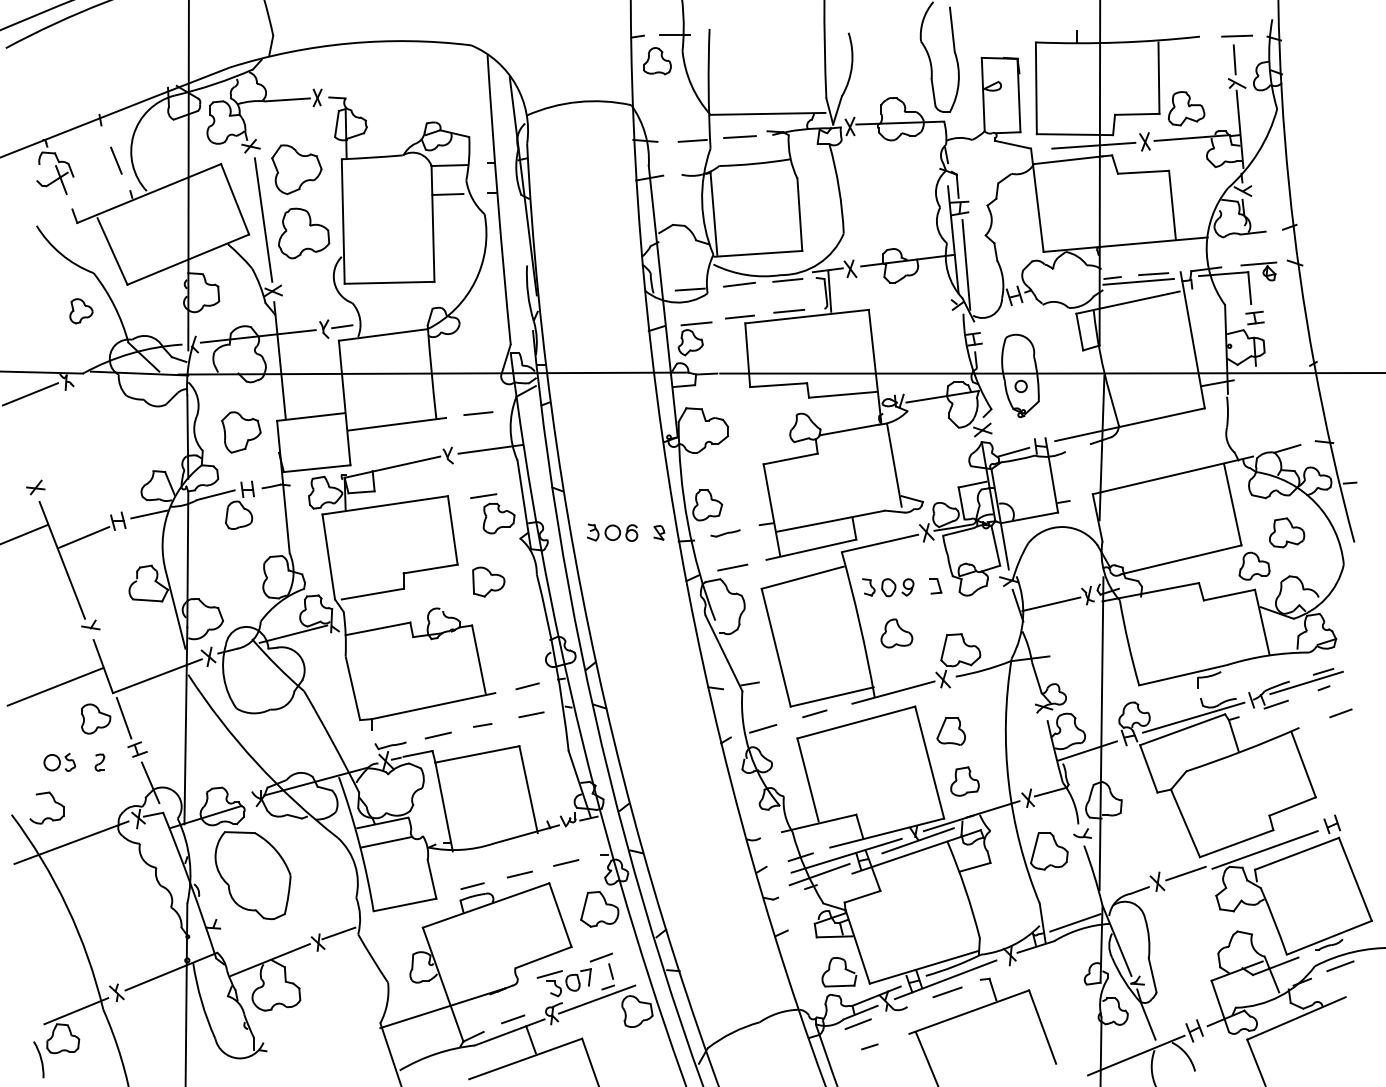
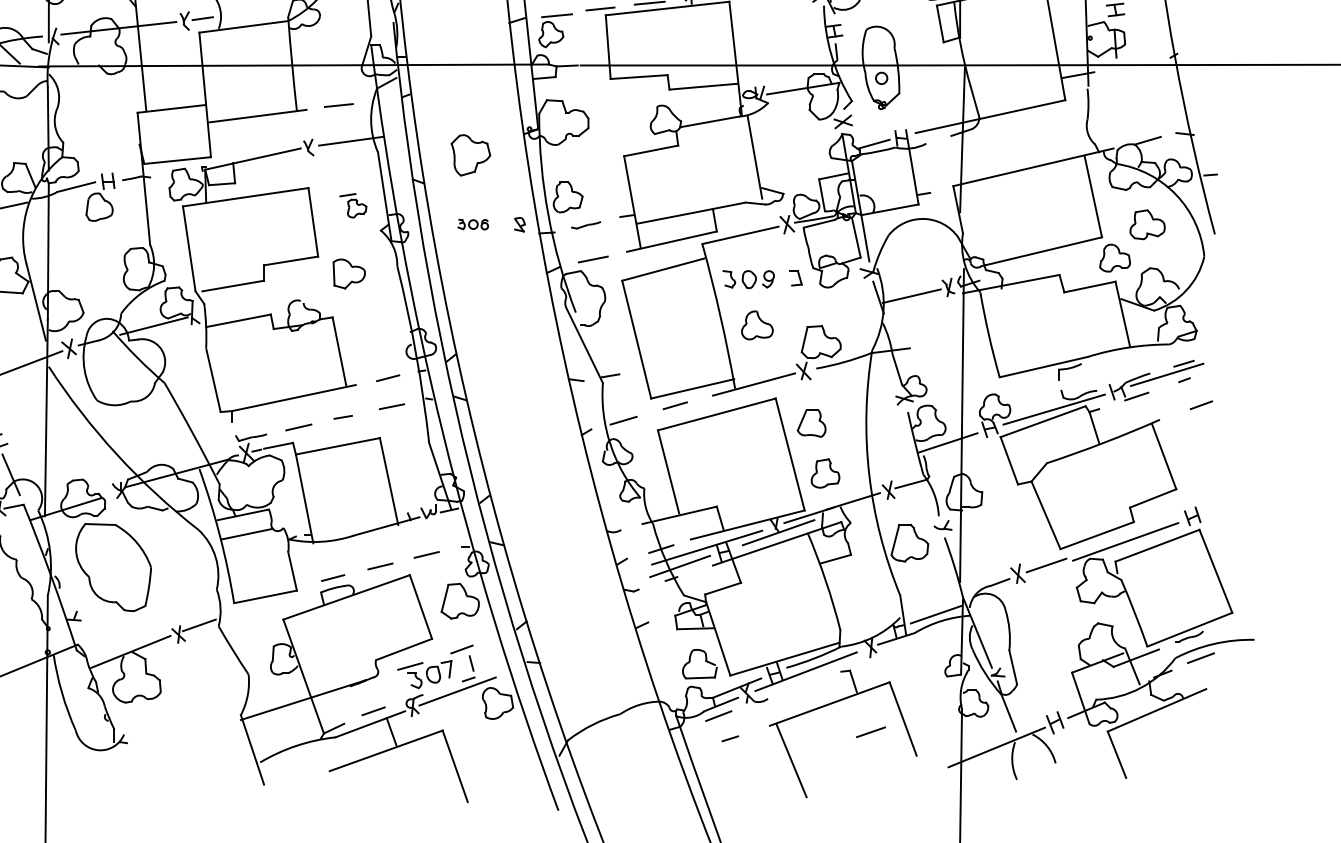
part: (241, 432) -> (471, 155), moved
part: (492, 513) -> (353, 205), size x0.6
part: (612, 532) -> (473, 224), size x0.6
line: (947, 992) -> (871, 732), moved

